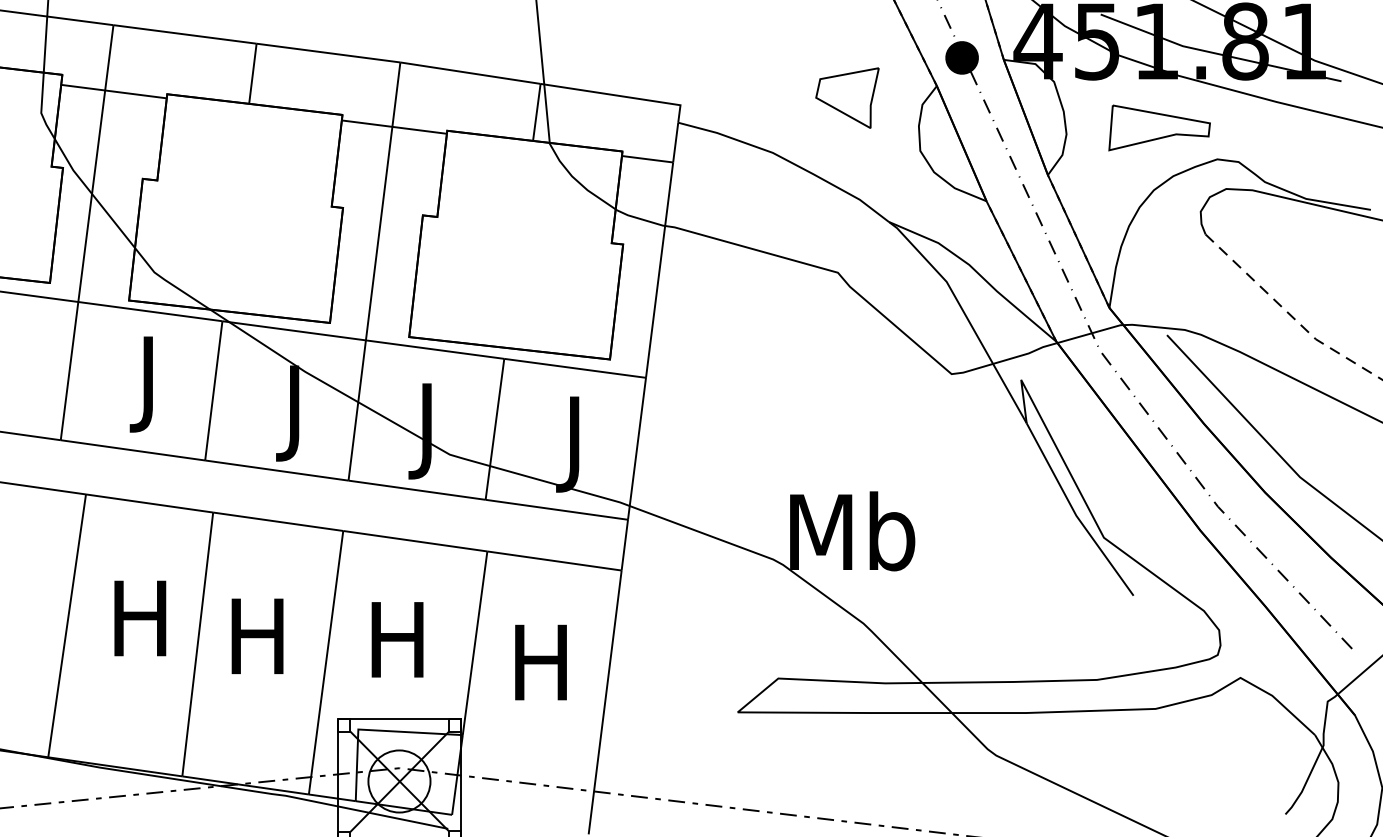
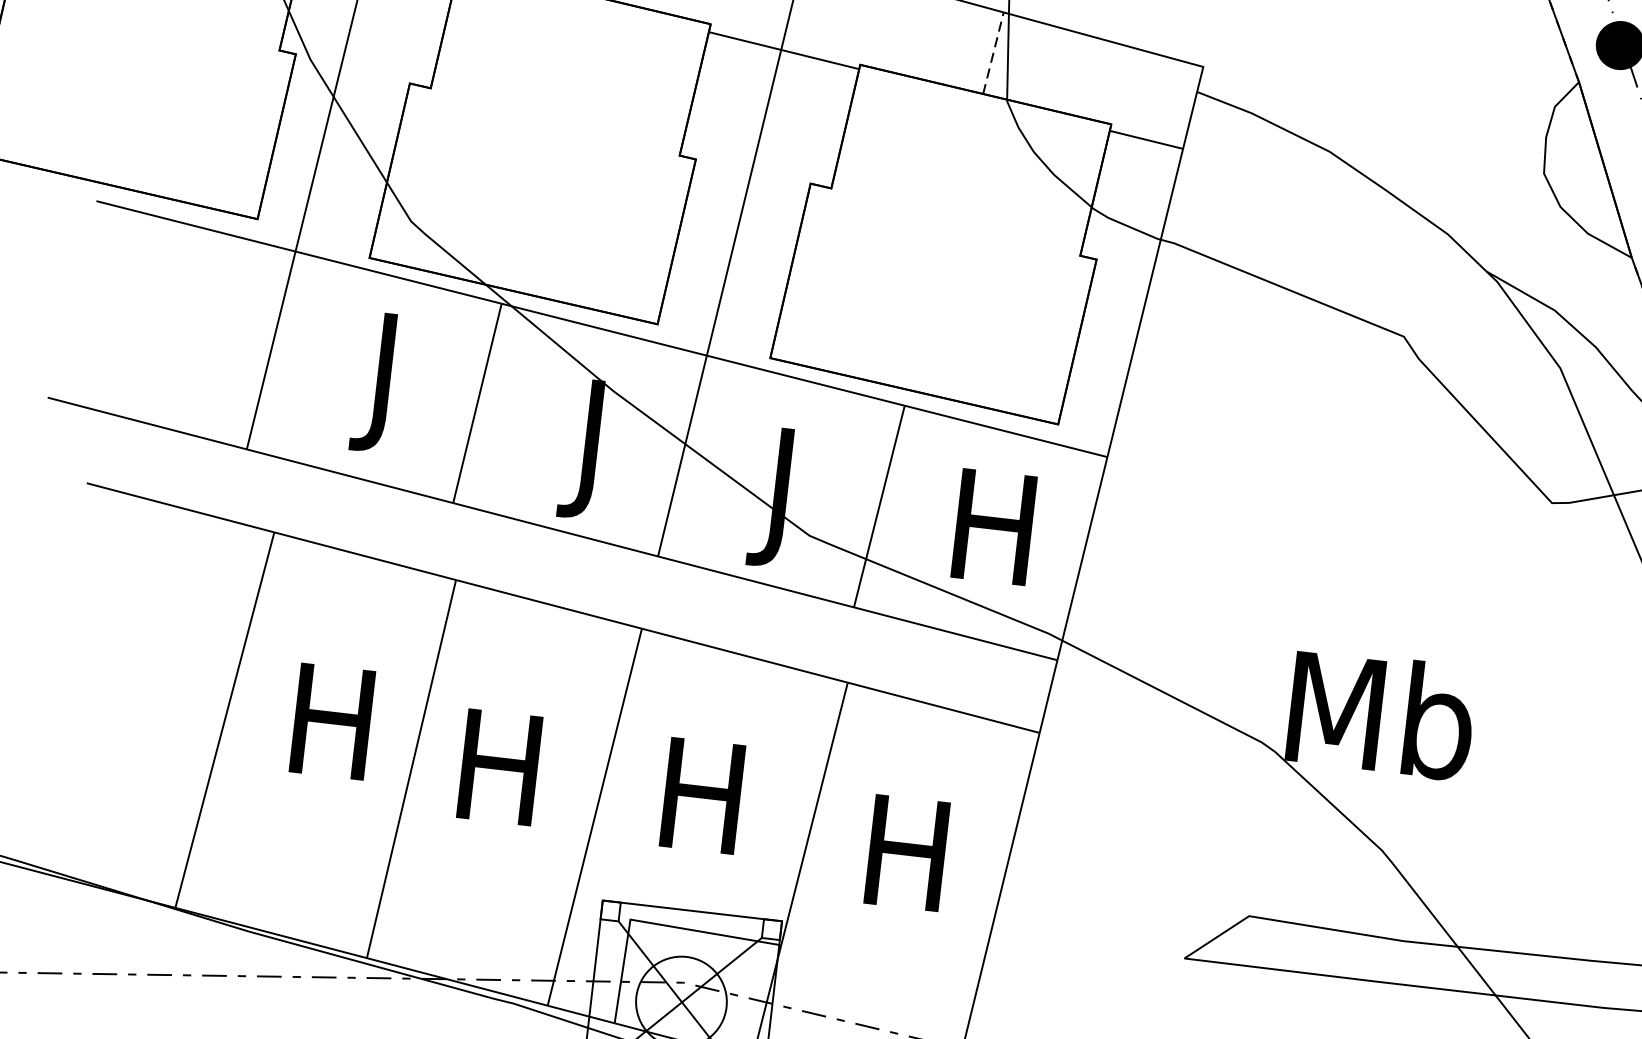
part: (847, 97) -> (1447, 83), removed
line: (536, 112) -> (992, 53), solid -> dashed
text: (574, 444) -> (992, 541), J -> H

